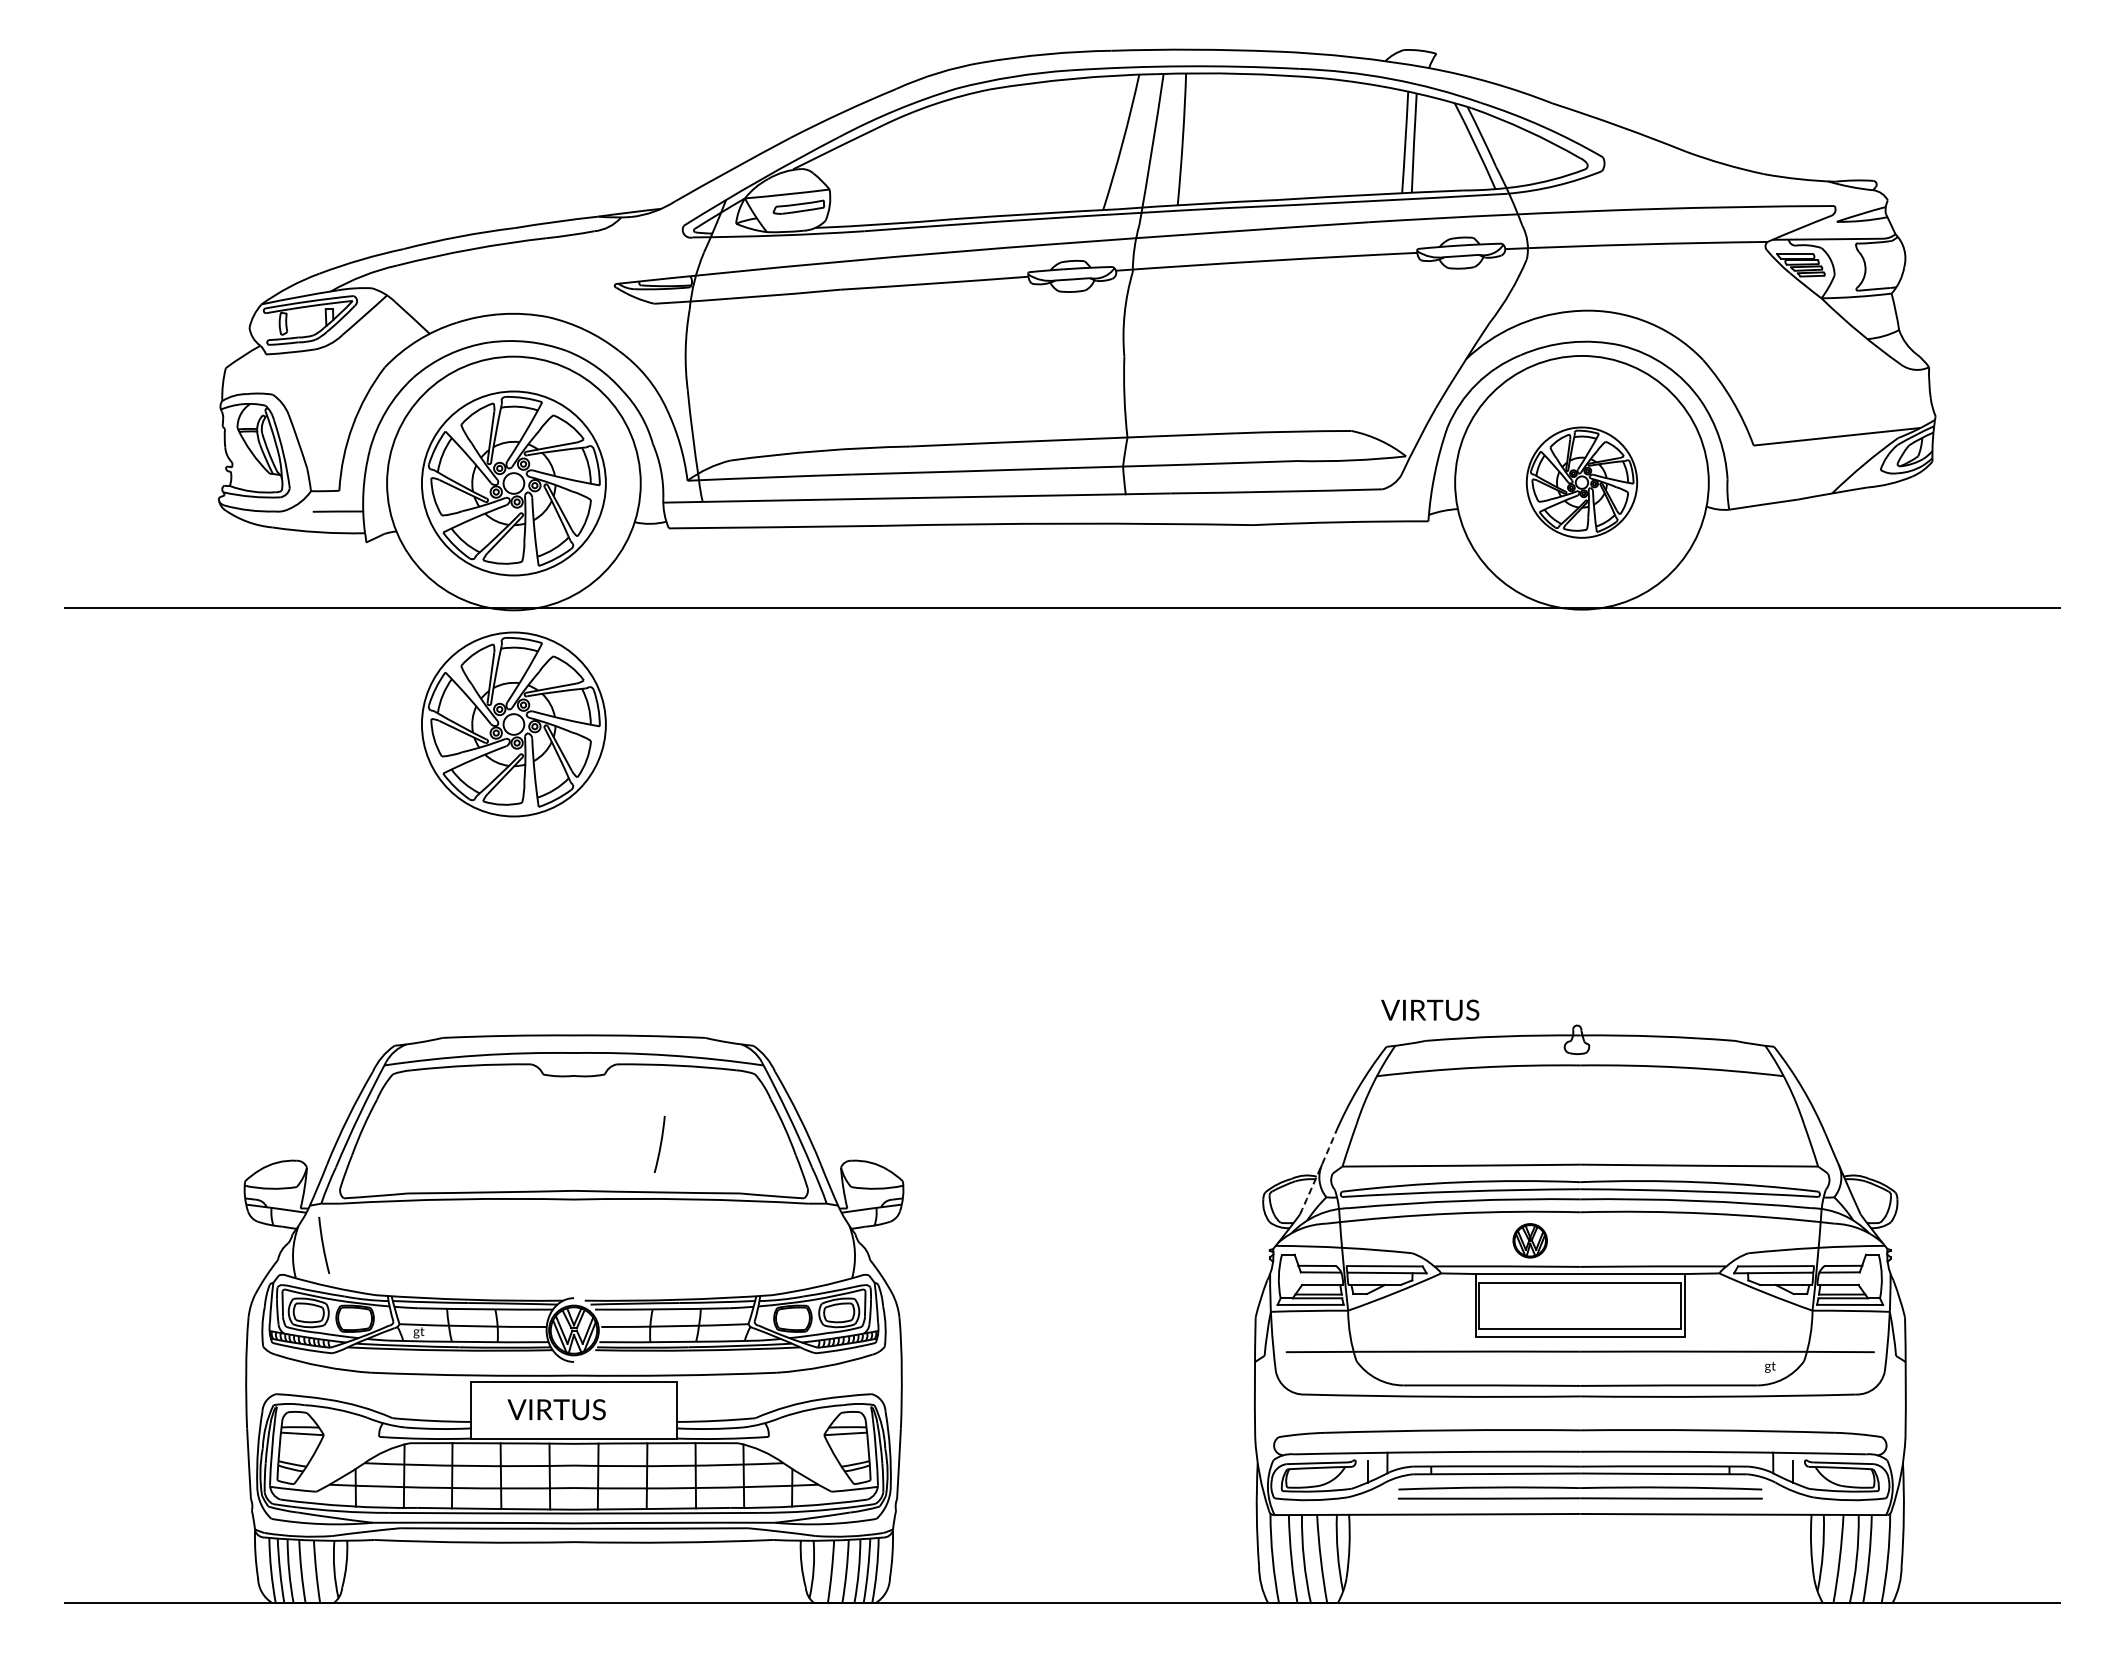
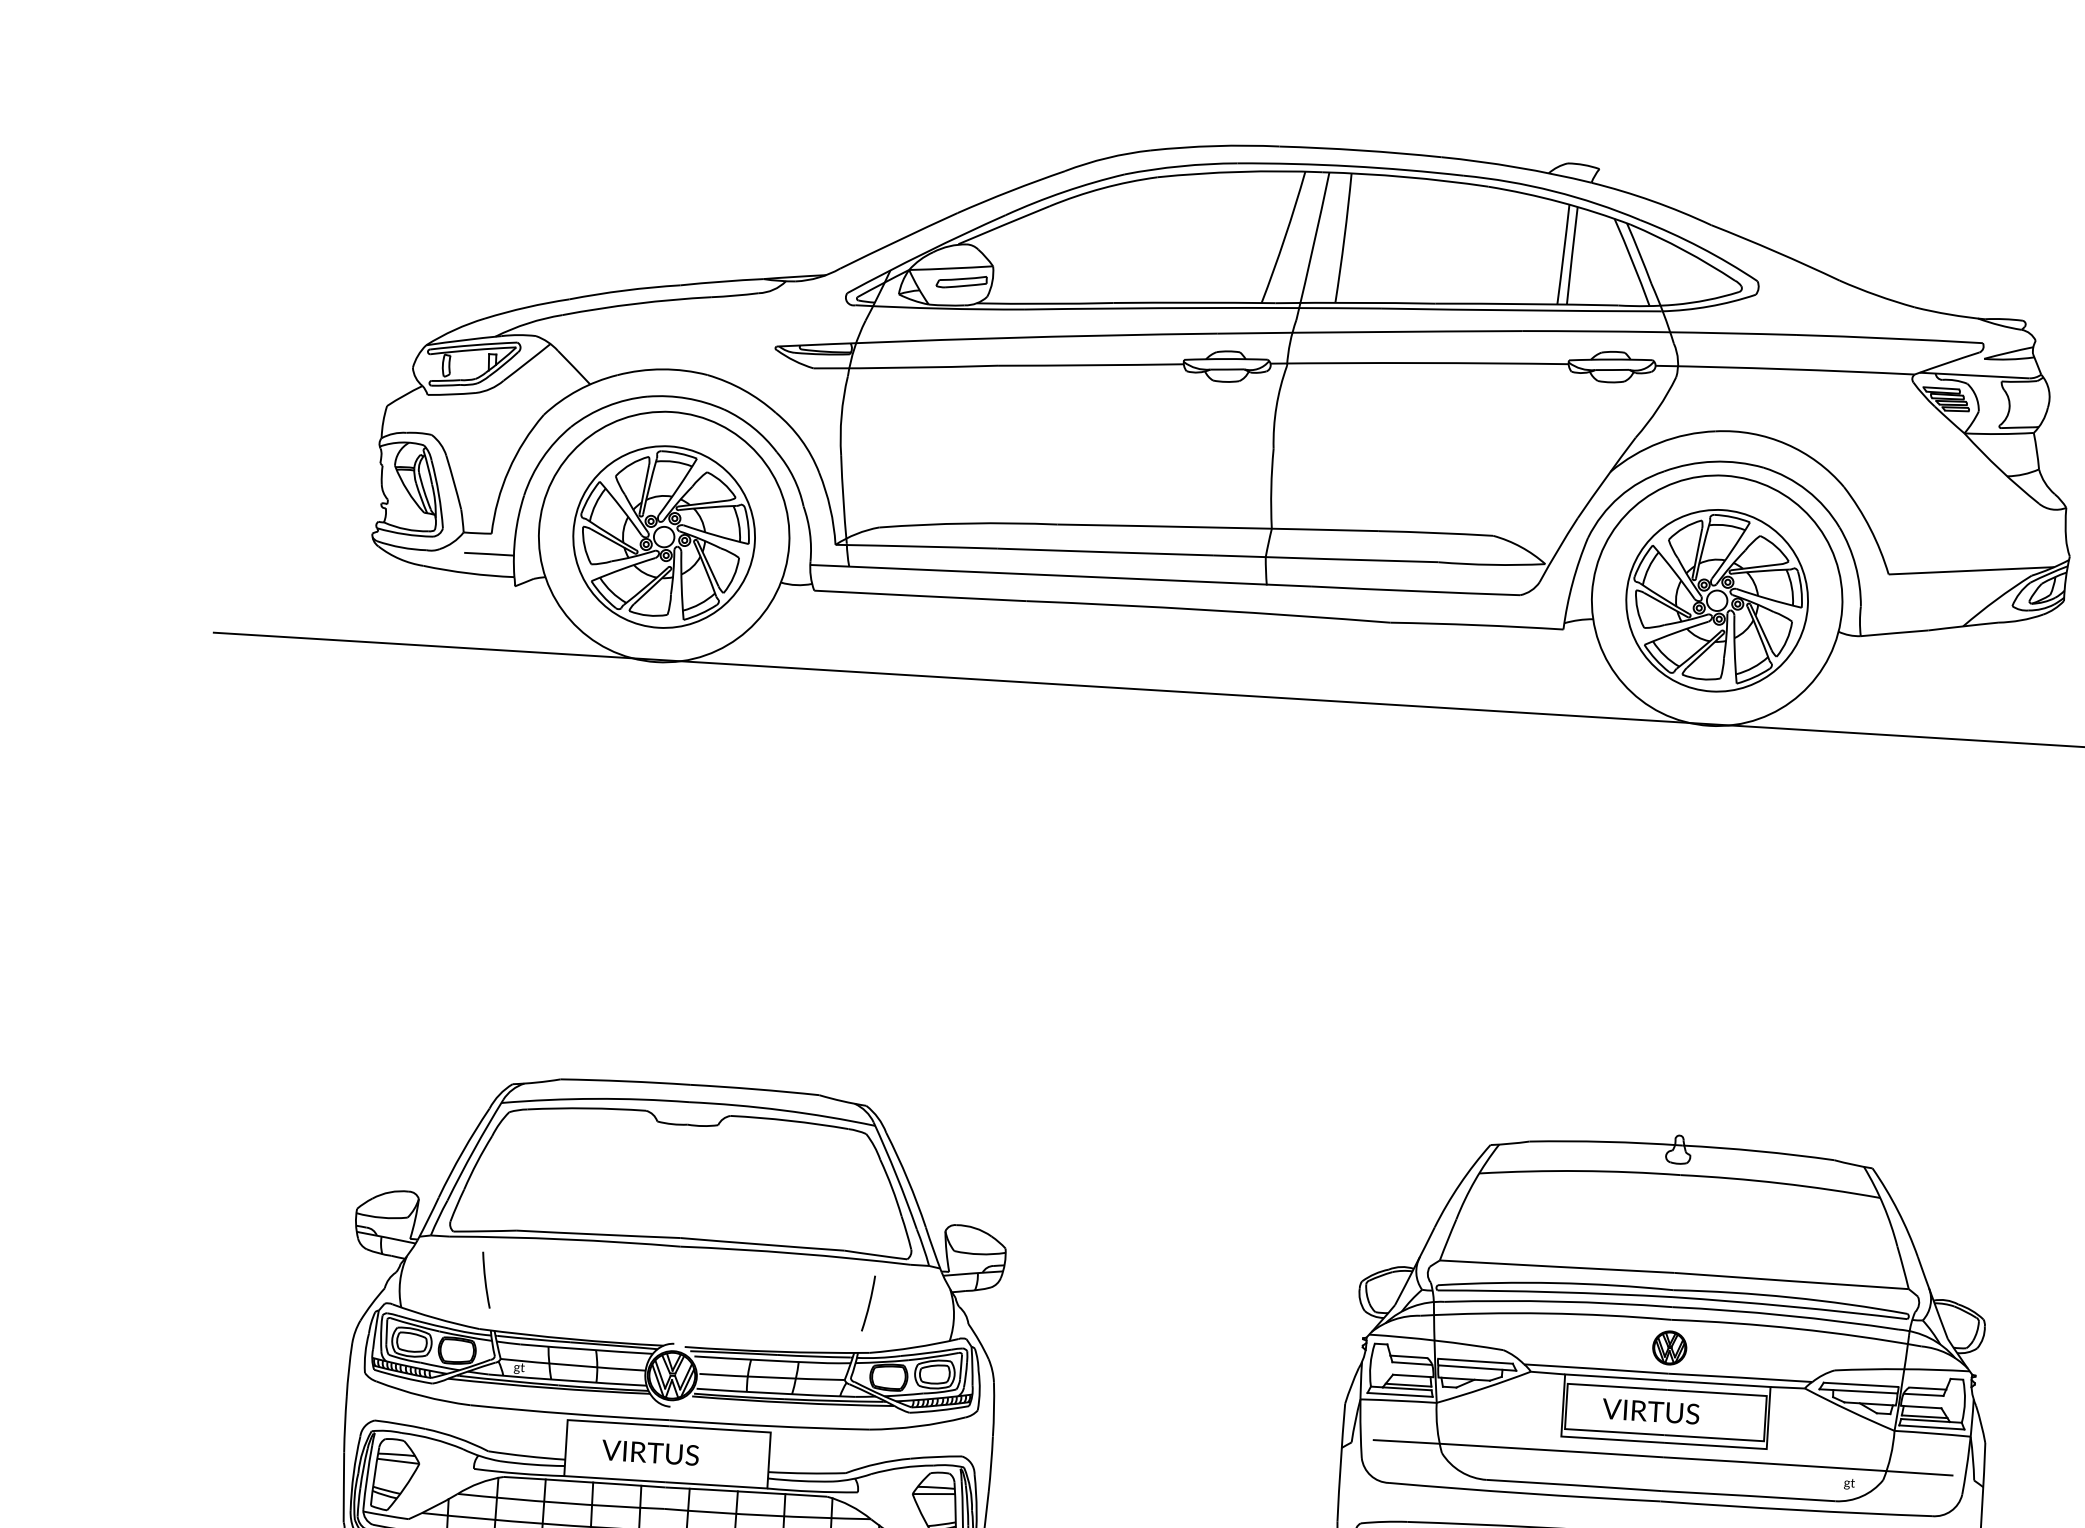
part: (1581, 482) -> (1716, 600), size x1.67
part: (513, 724) -> (649, 774), removed
text: (1430, 1009) -> (1651, 1410), moved
arc: (660, 1143) -> (869, 1302), moved
arc: (1317, 1174) -> (1414, 1266), dashed -> solid
part: (1529, 1240) -> (1669, 1347), moved
arc: (323, 1244) -> (485, 1279), moved

